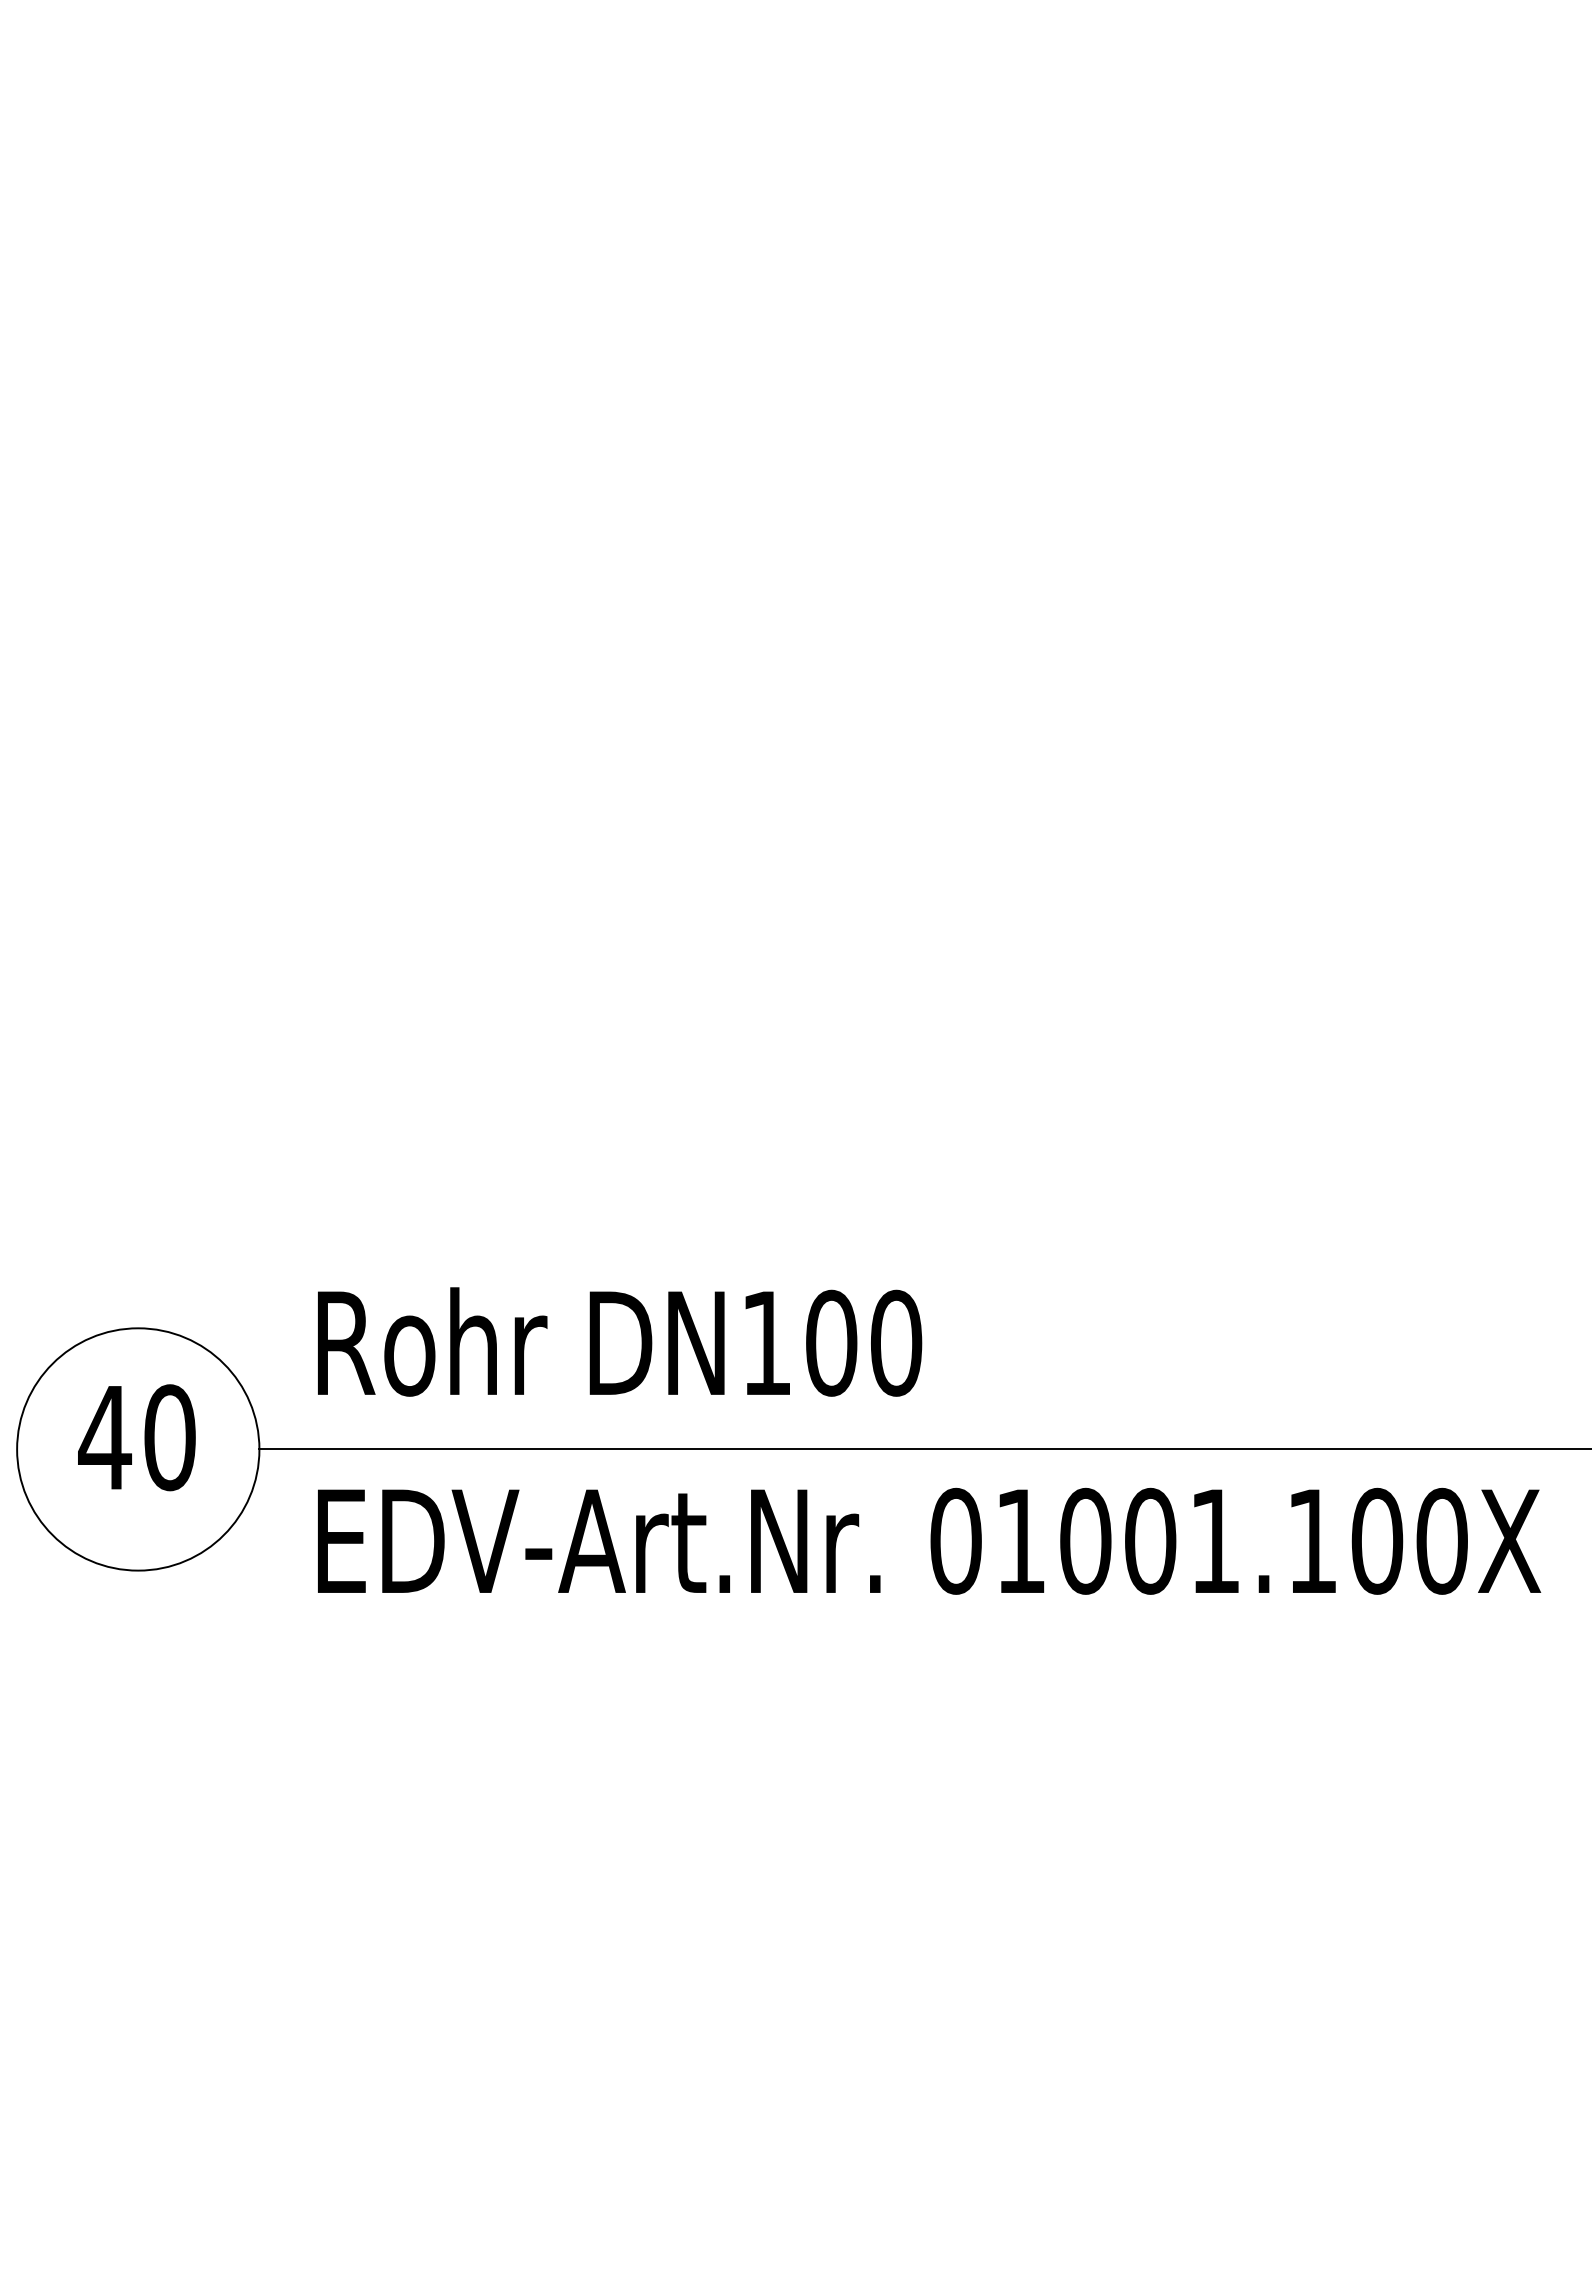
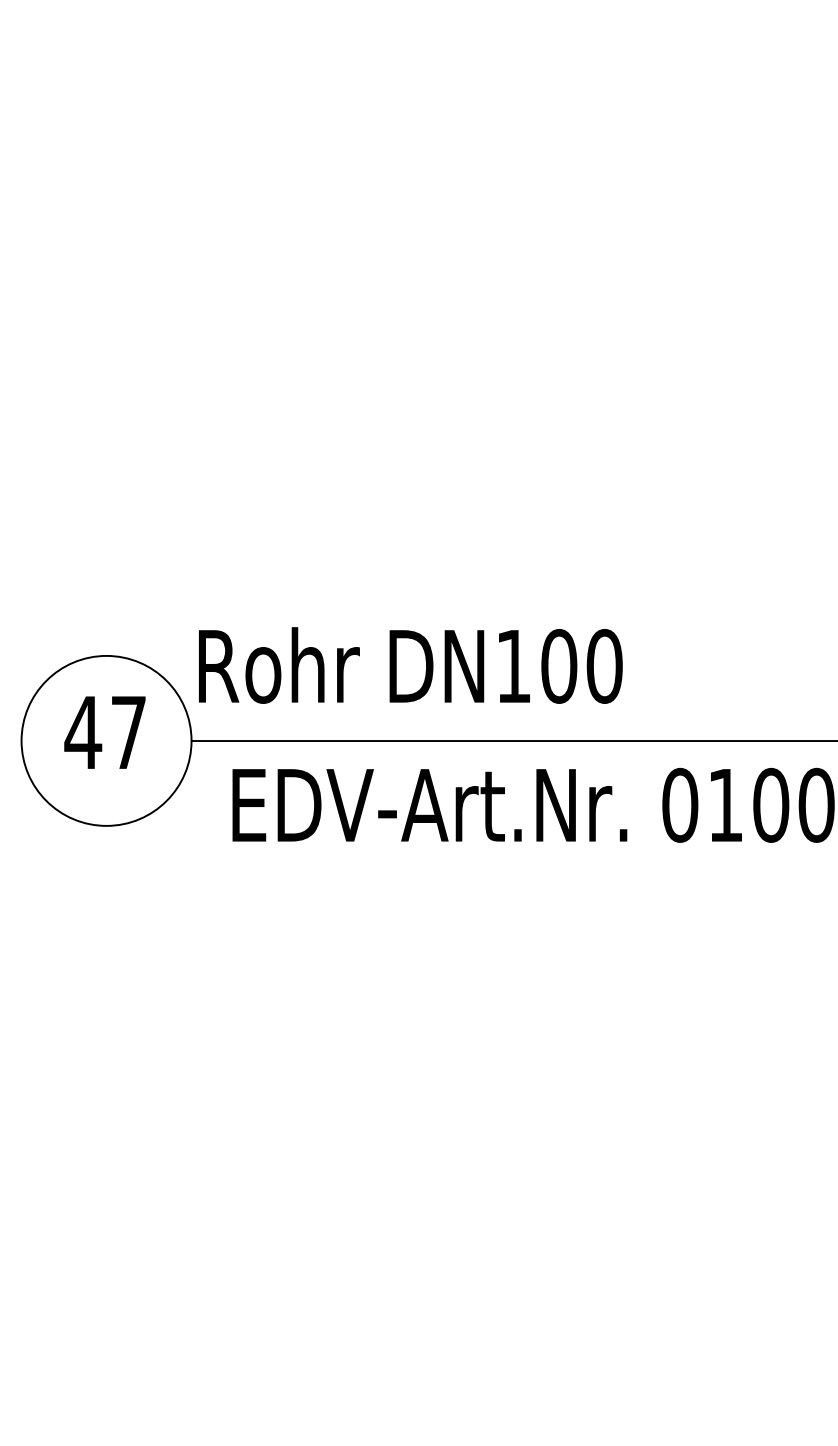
text: (620, 1341) -> (411, 665), moved
text: (169, 1437) -> (128, 732), 40 -> 47

